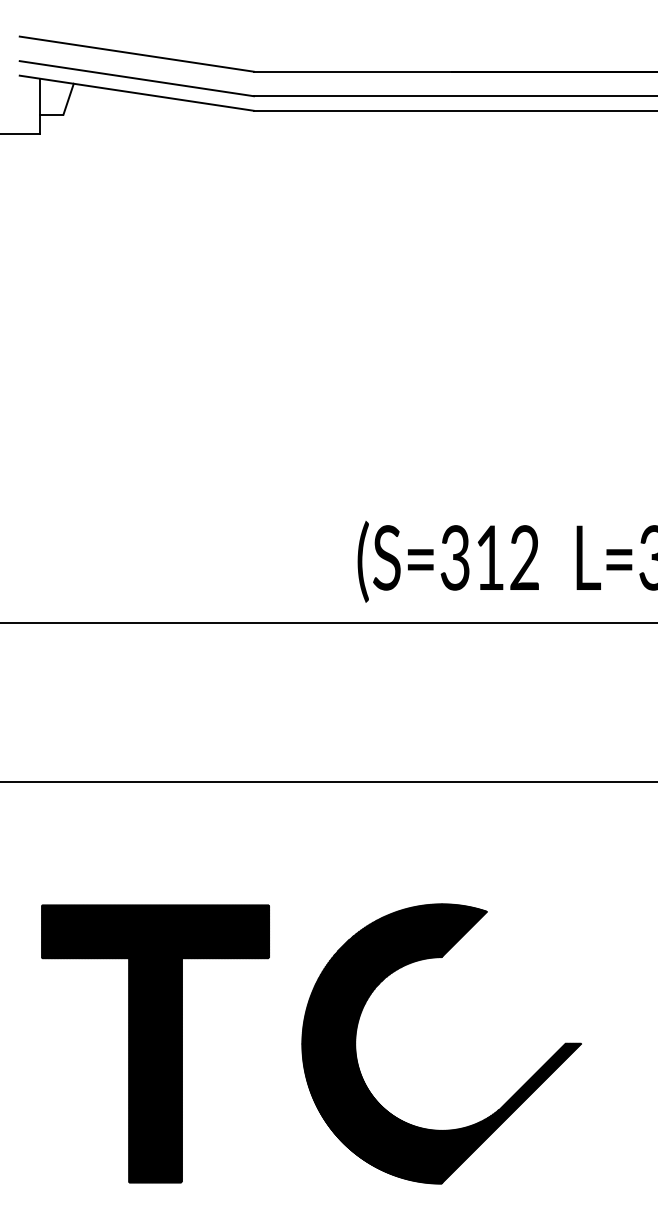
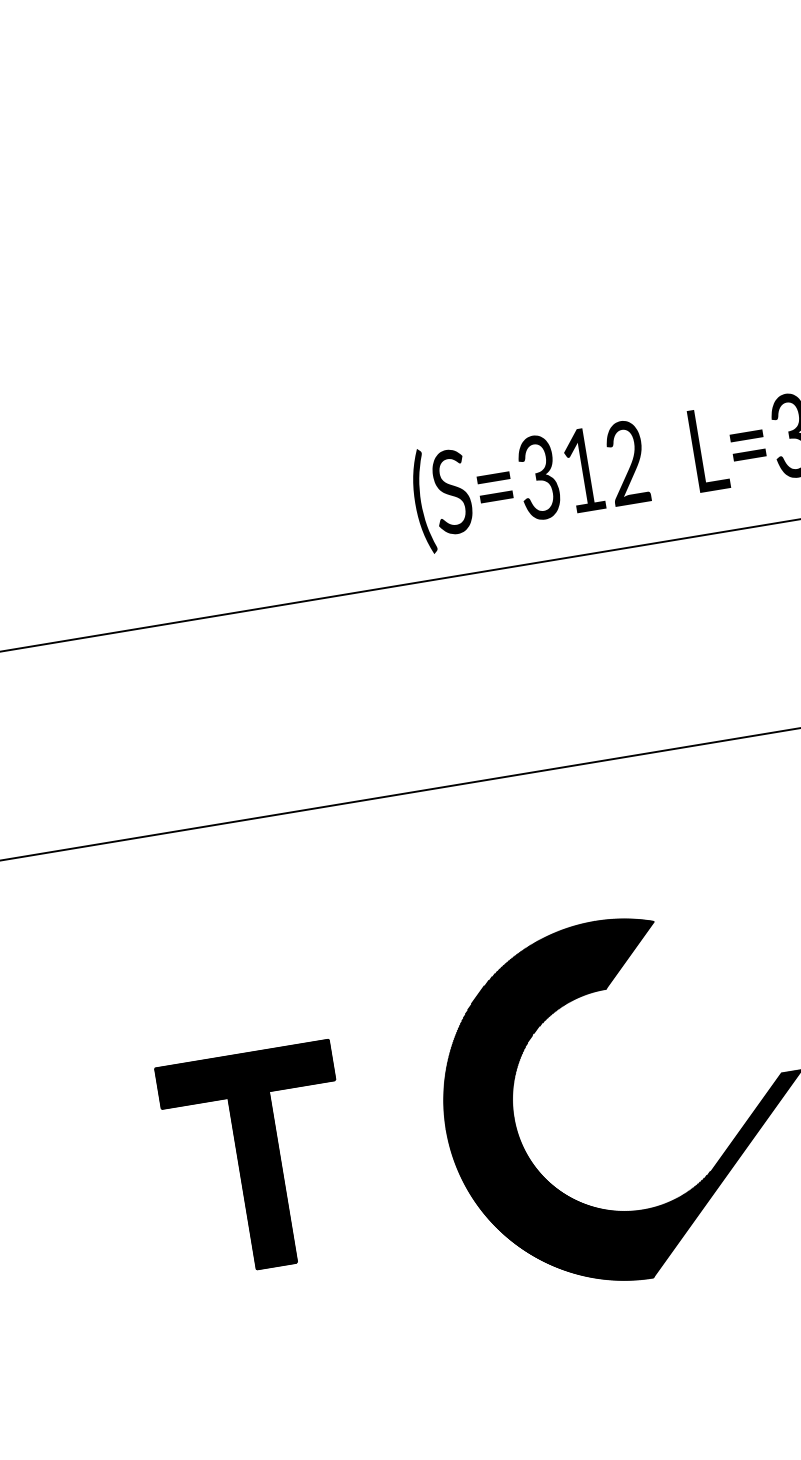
part: (155, 1043) -> (259, 1159), size x0.6

